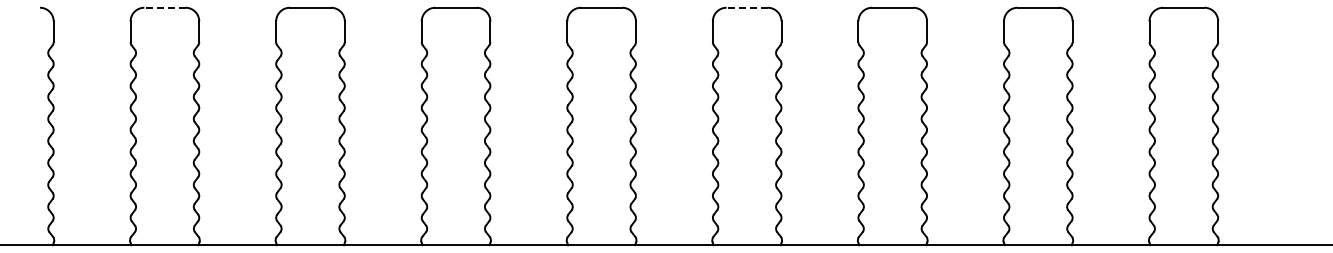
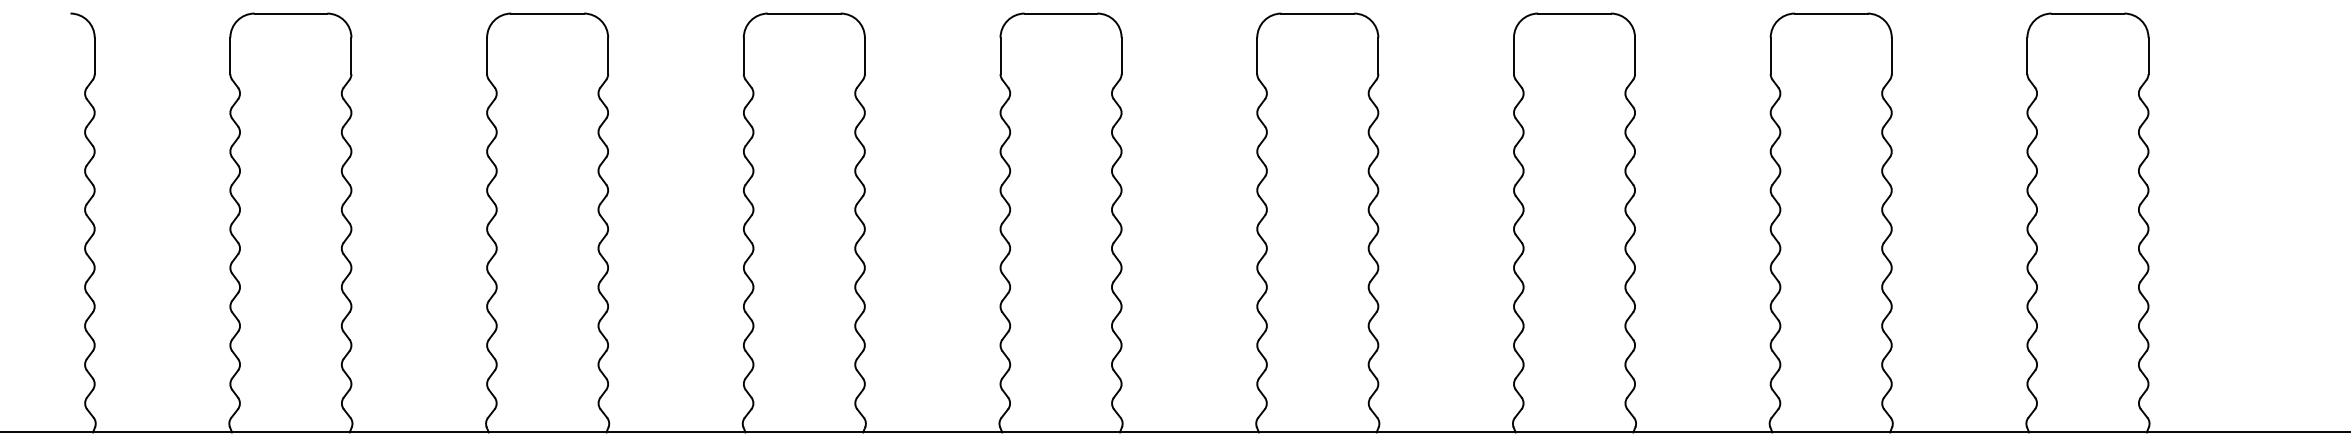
line: (164, 7) -> (290, 13), dashed -> solid
line: (747, 7) -> (1318, 13), dashed -> solid

